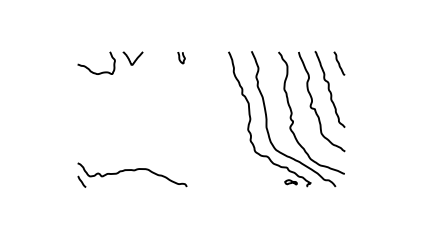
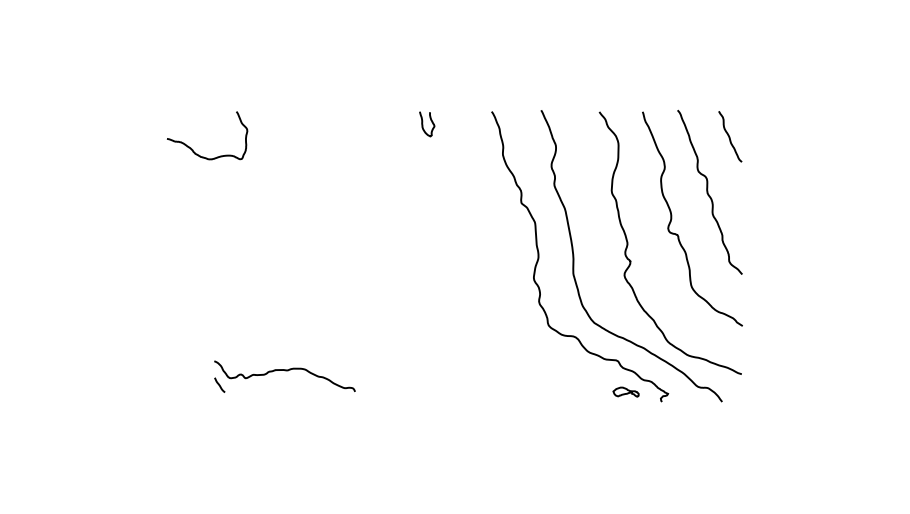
curve: (180, 58) -> (424, 125), moved
curve: (130, 60) -> (280, 130), removed
part: (132, 174) -> (285, 375), size x0.6

